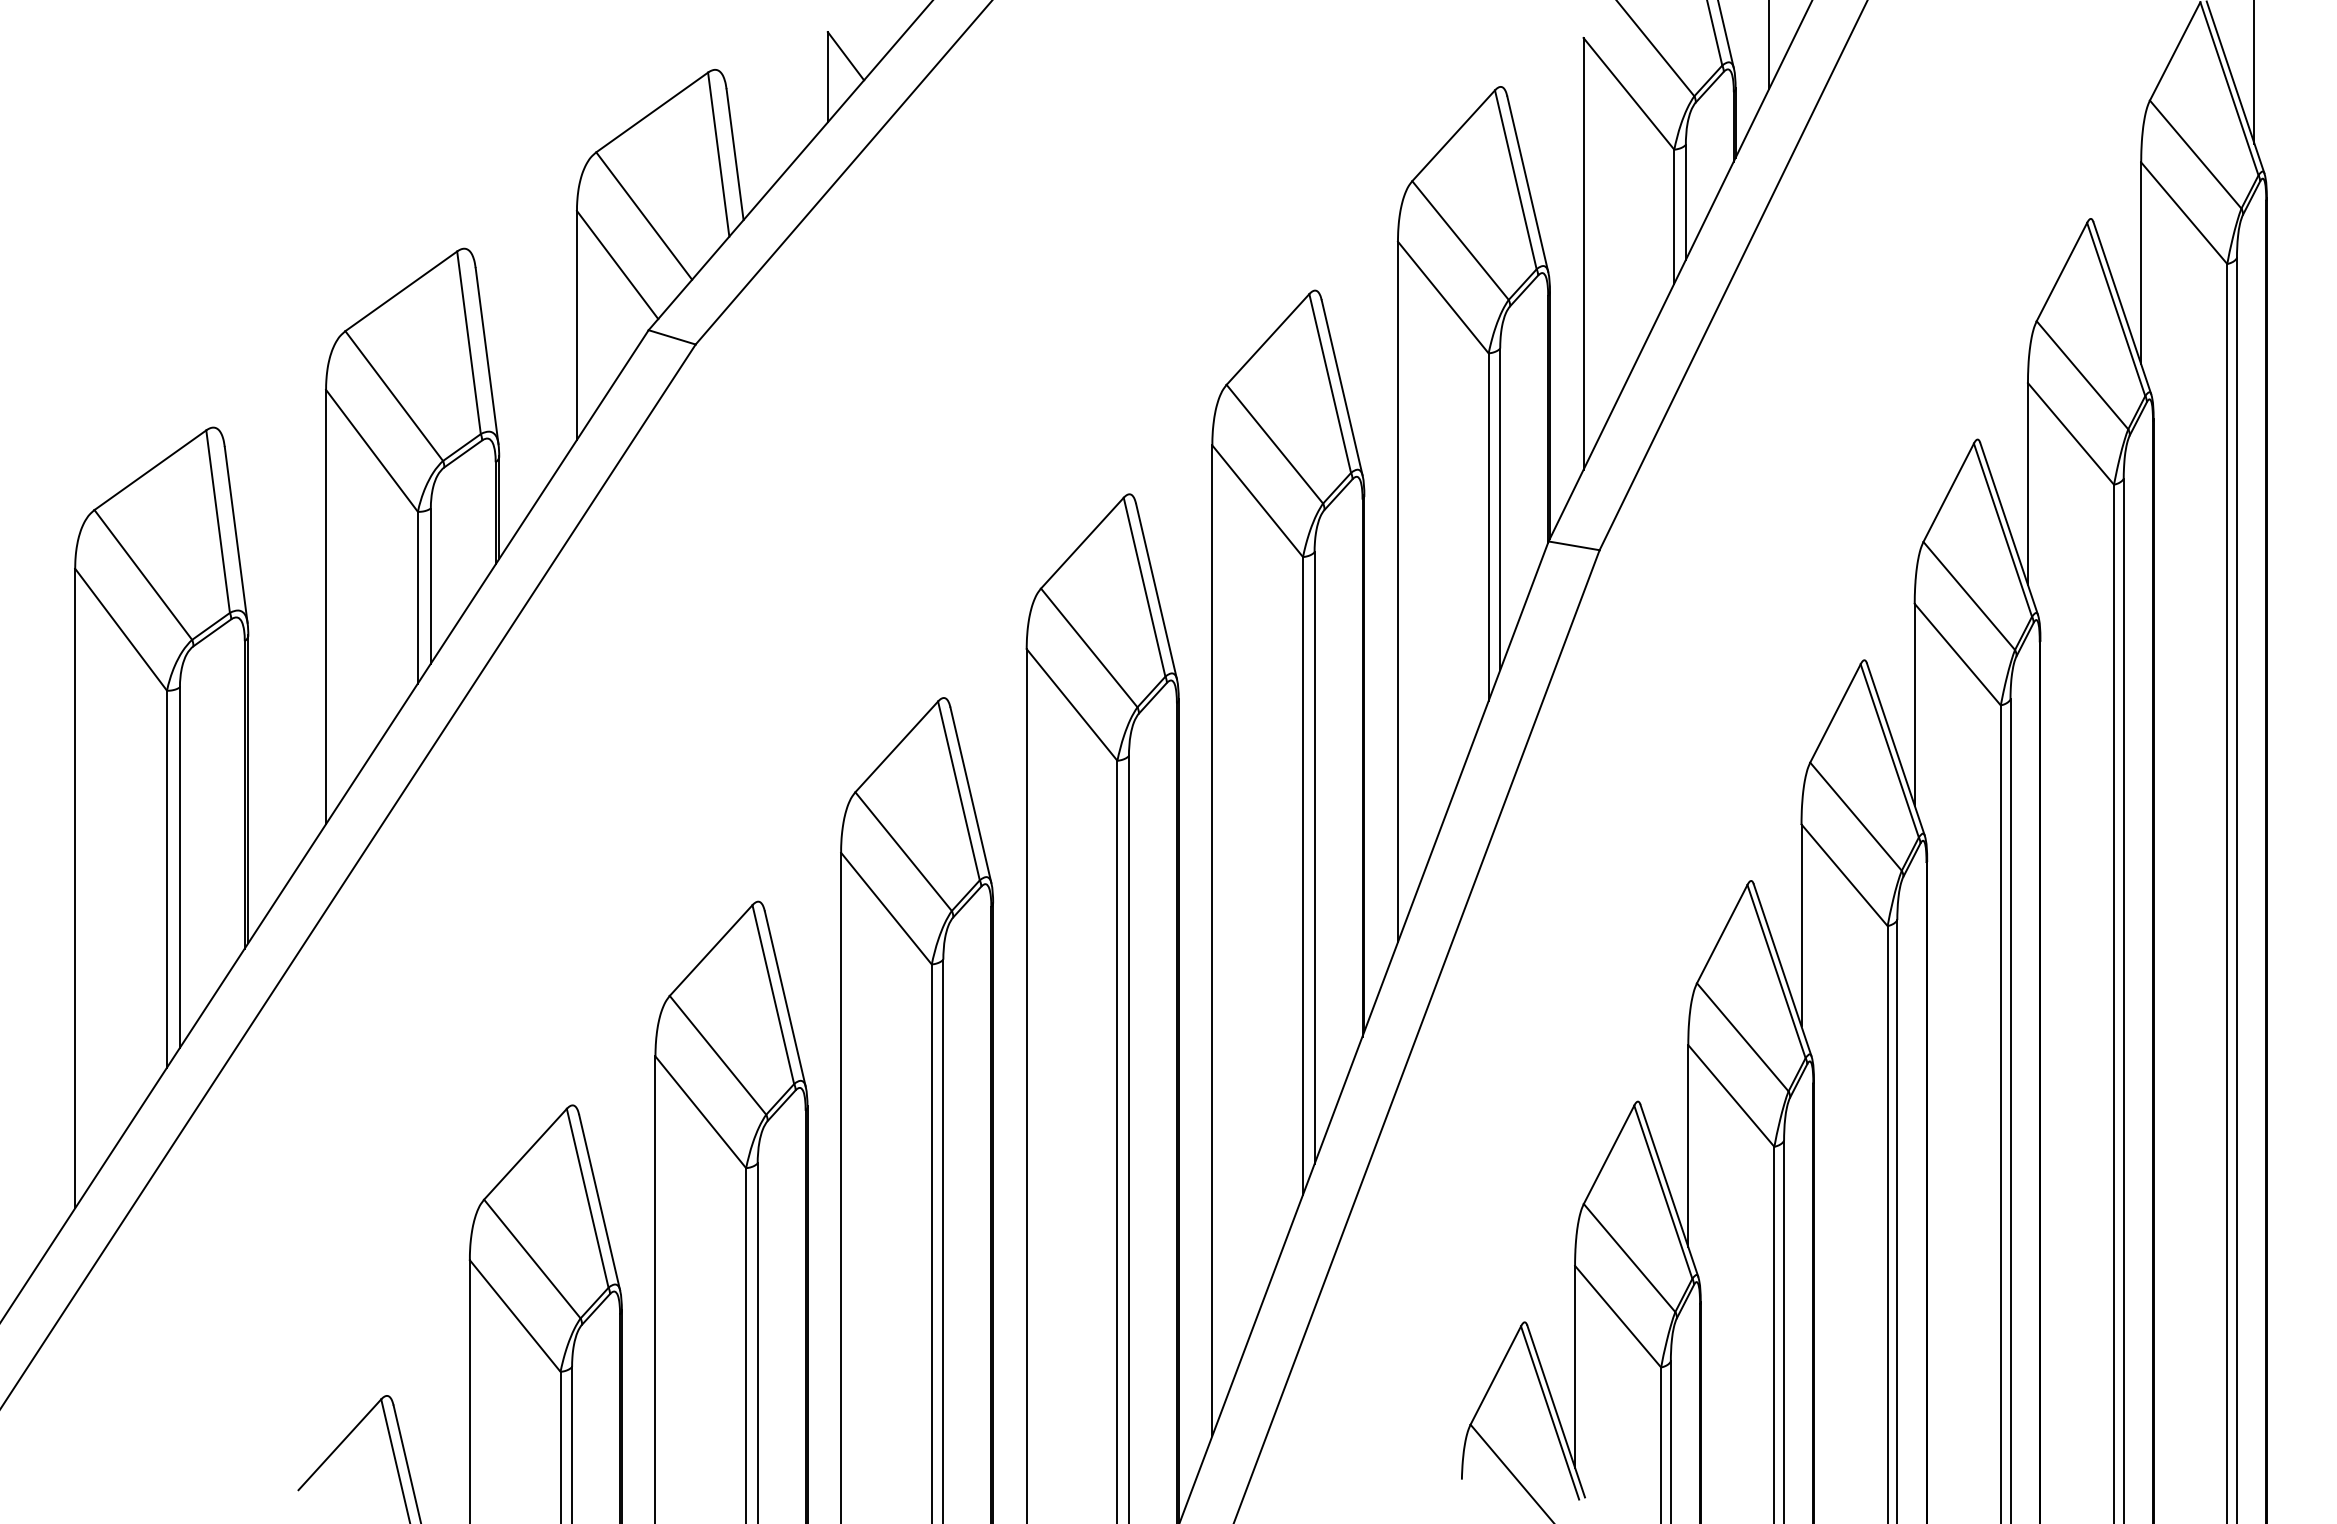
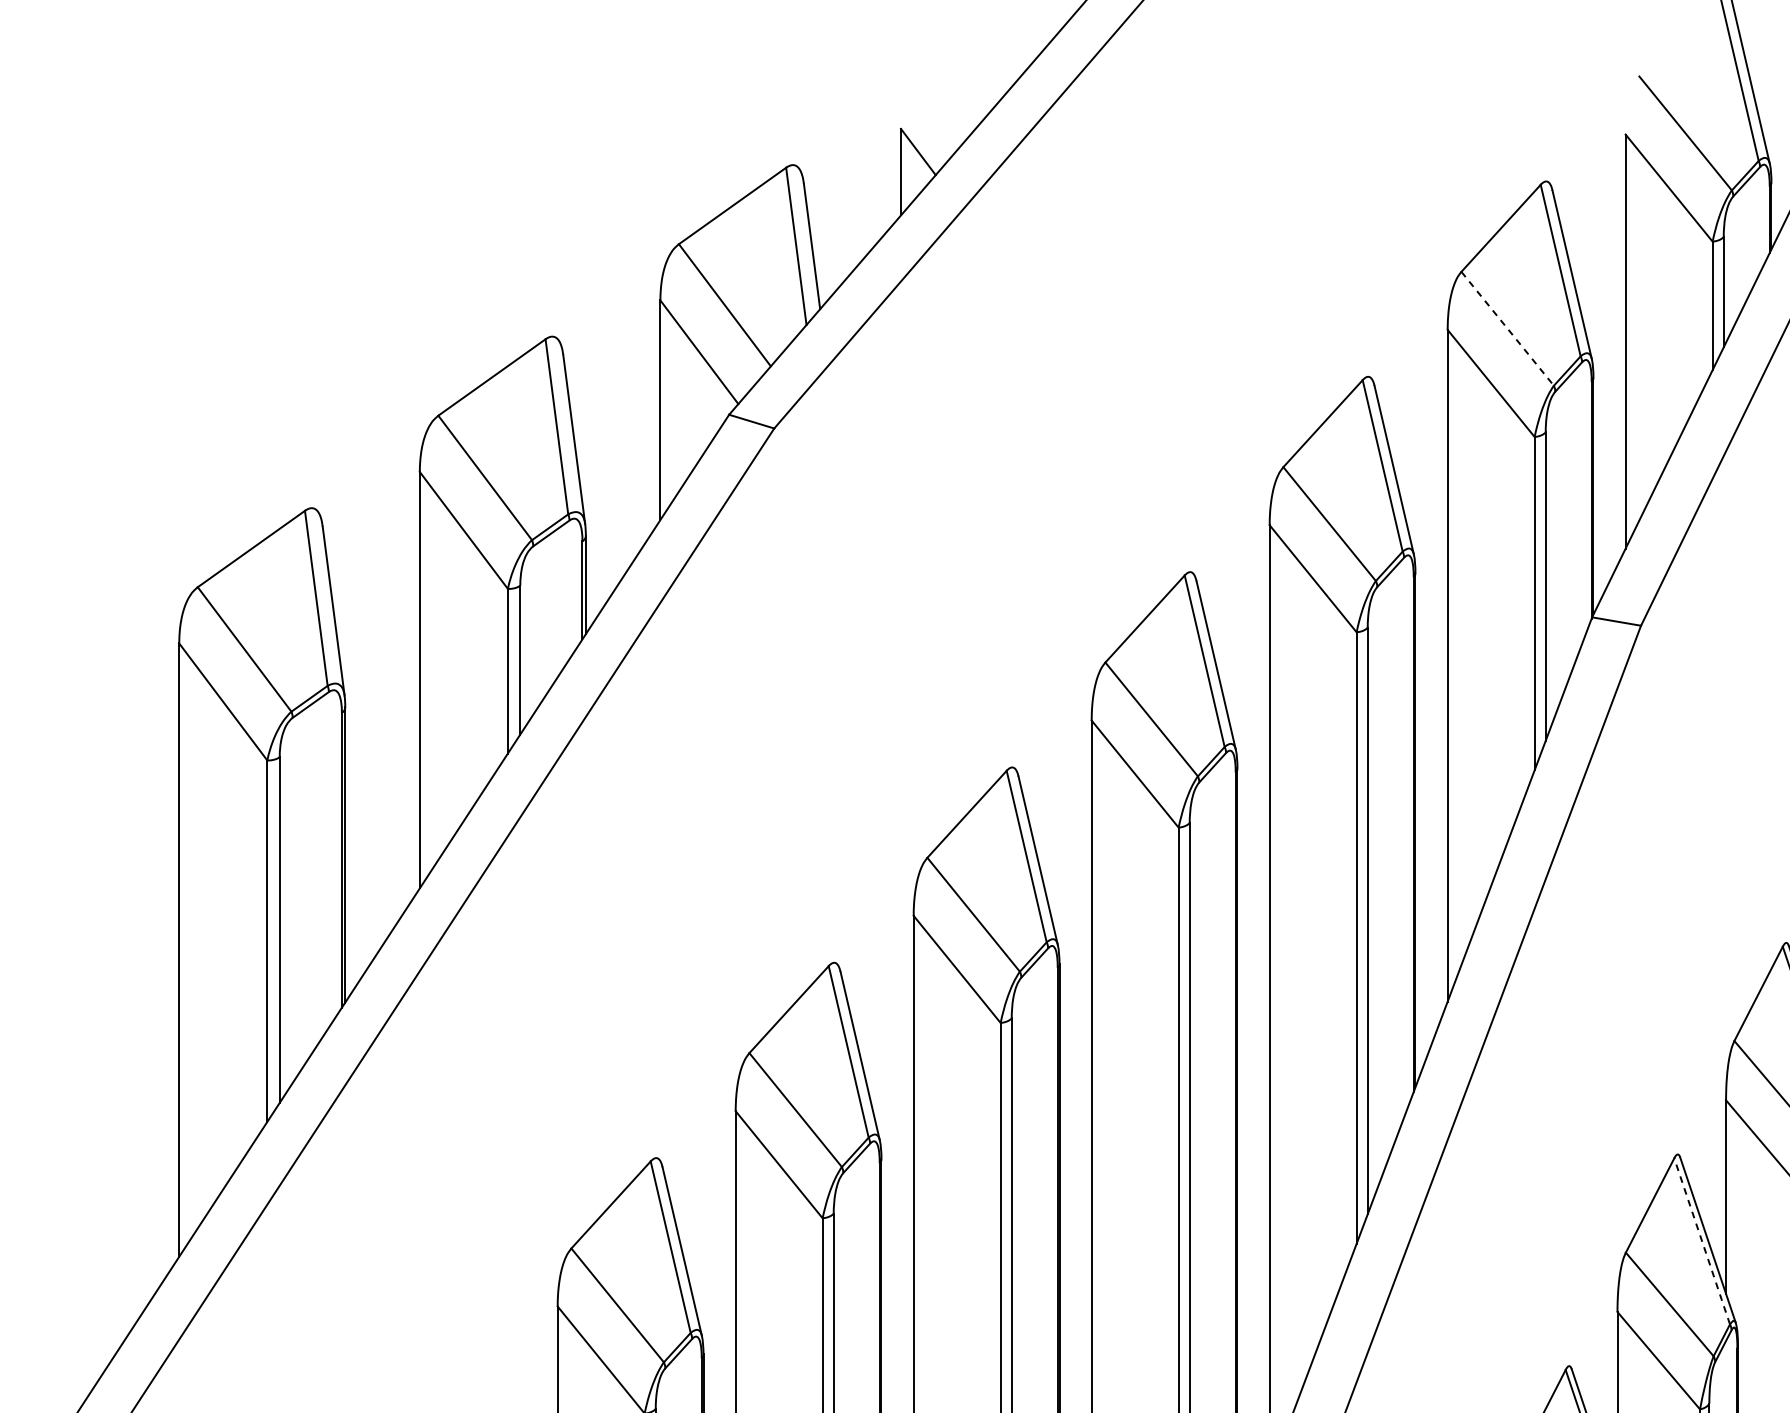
line: (1460, 240) -> (1507, 328), solid -> dashed
line: (1663, 1191) -> (1702, 1240), solid -> dashed

